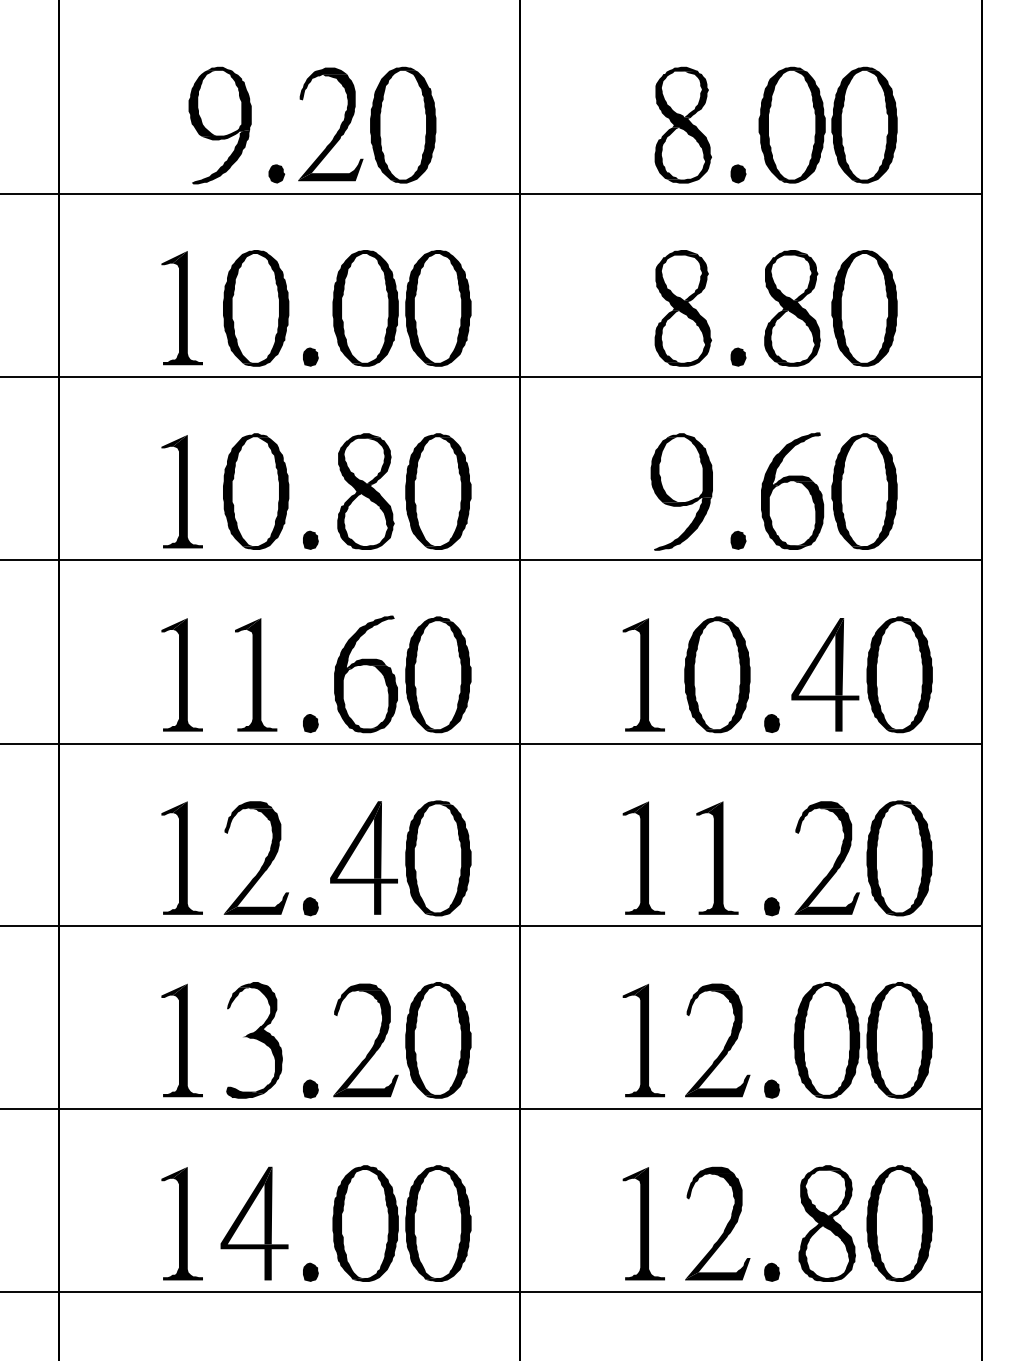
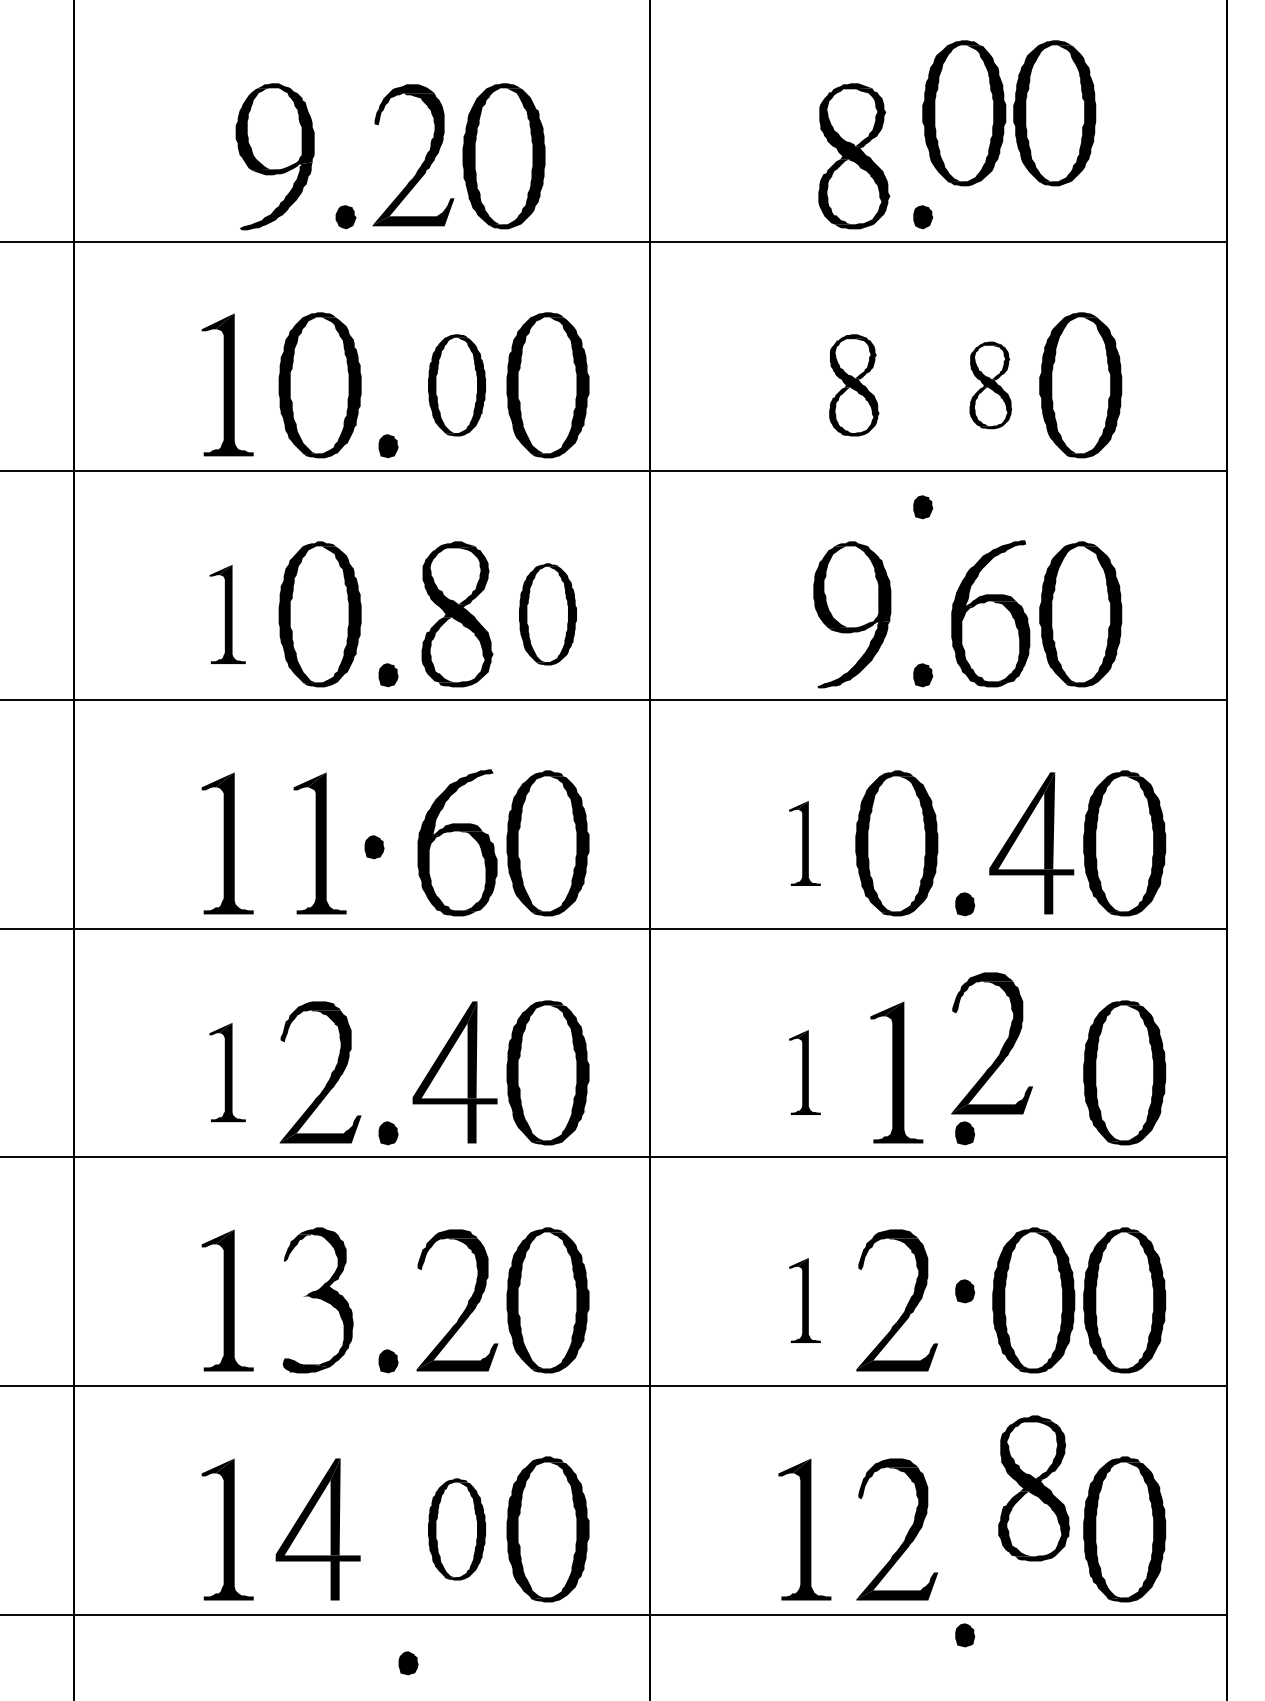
part: (828, 125) -> (1009, 113), moved
part: (365, 308) -> (456, 385), size x0.7
part: (683, 308) -> (854, 385), size x0.7
part: (792, 308) -> (990, 385), size x0.6
part: (738, 357) -> (923, 507), moved
part: (182, 491) -> (227, 614), size x0.7
part: (438, 491) -> (547, 614), size x0.7
part: (643, 674) -> (804, 843), size x0.6
part: (310, 723) -> (374, 847), moved
part: (182, 858) -> (227, 1072), size x0.7
part: (643, 858) -> (804, 1072), size x0.6
part: (834, 862) -> (1001, 1048), moved
part: (643, 1040) -> (804, 1300), size x0.6
part: (772, 1089) -> (965, 1291), moved
part: (365, 1223) -> (456, 1529), size x0.7
part: (827, 1223) -> (1034, 1488), moved
part: (310, 1272) -> (408, 1663), moved
part: (772, 1272) -> (965, 1635), moved

